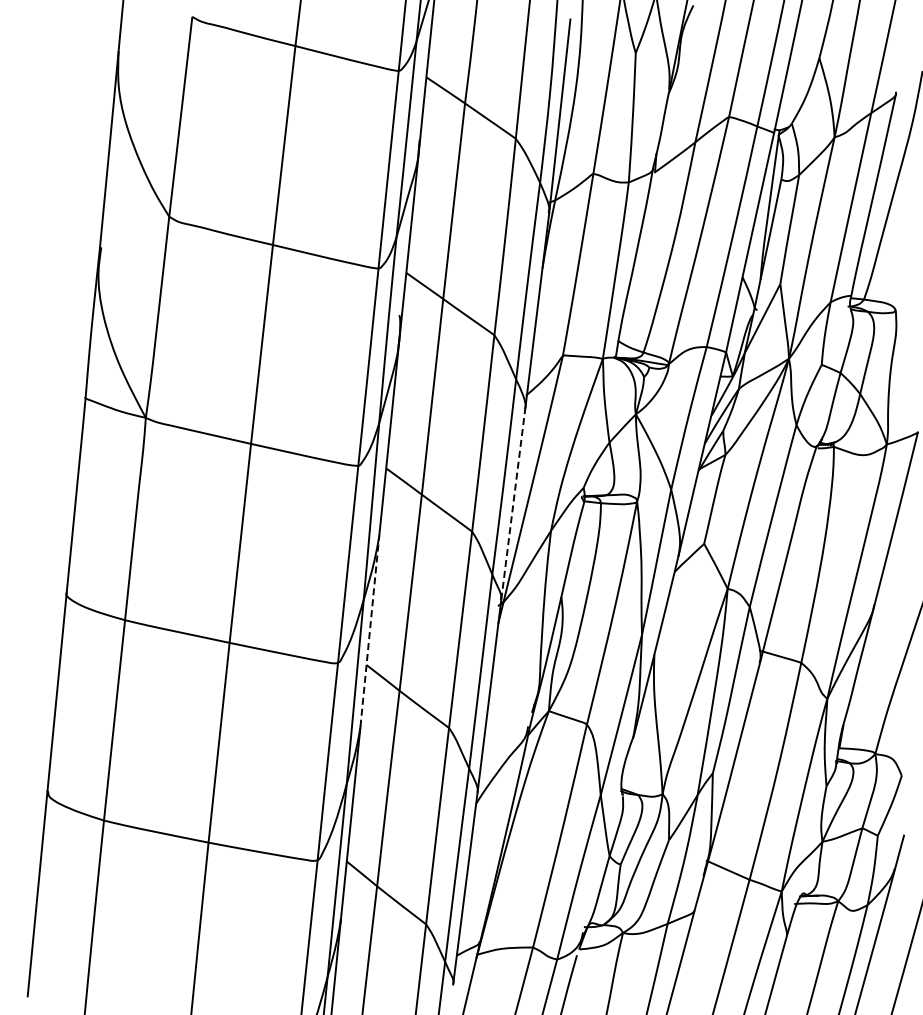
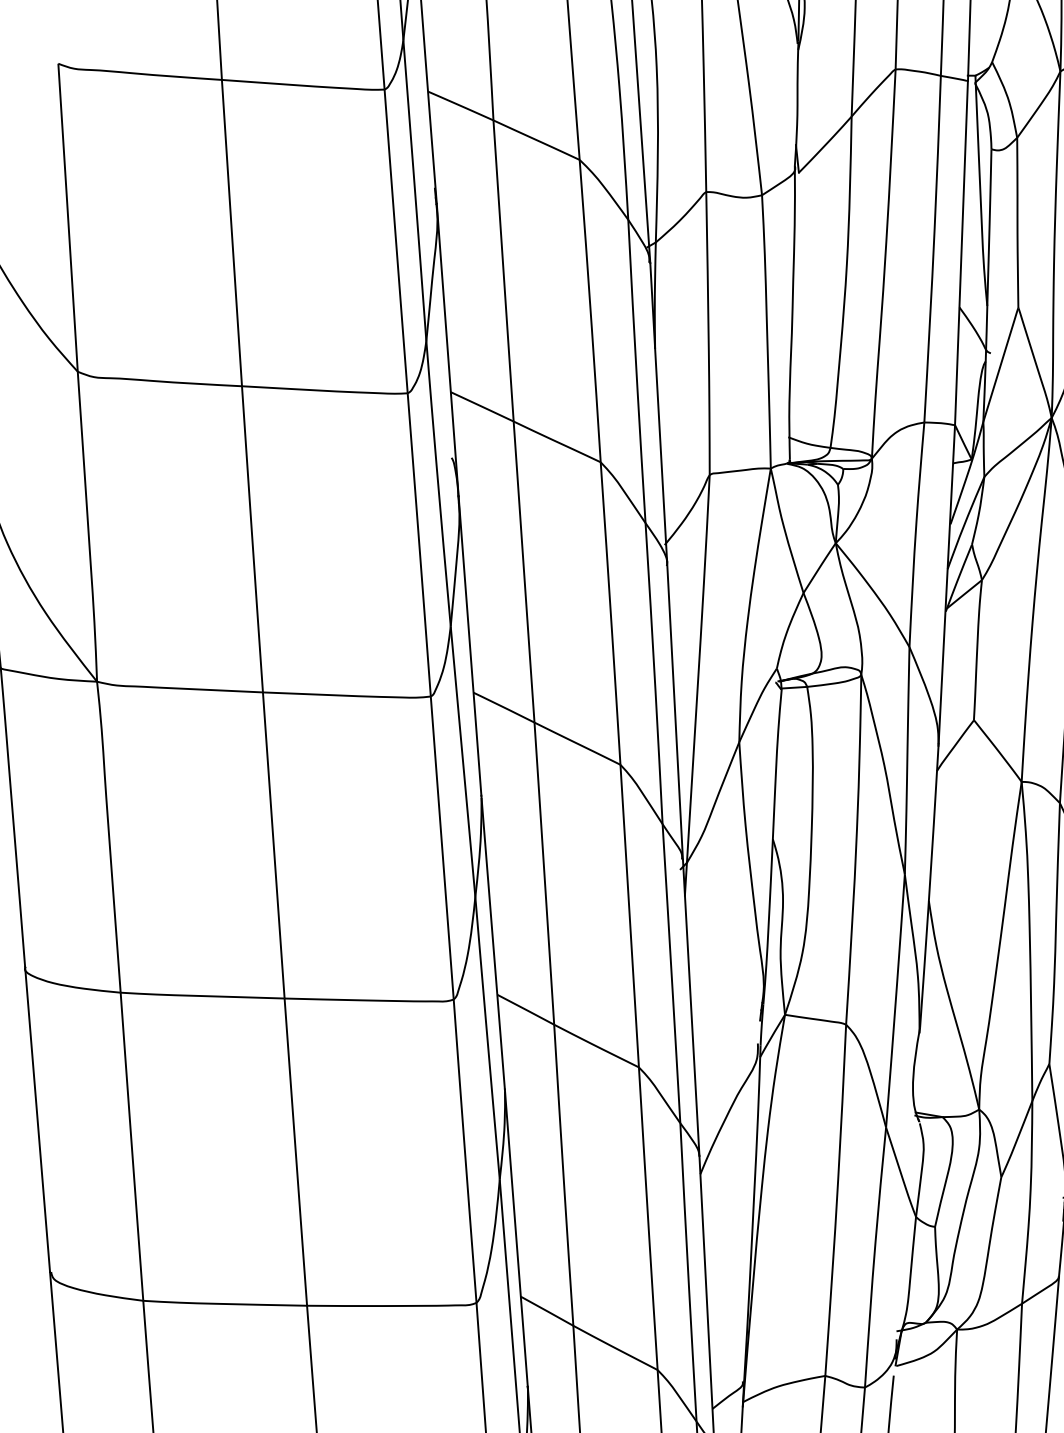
line: (513, 502) -> (674, 709), dashed -> solid
line: (369, 630) -> (492, 941), dashed -> solid

